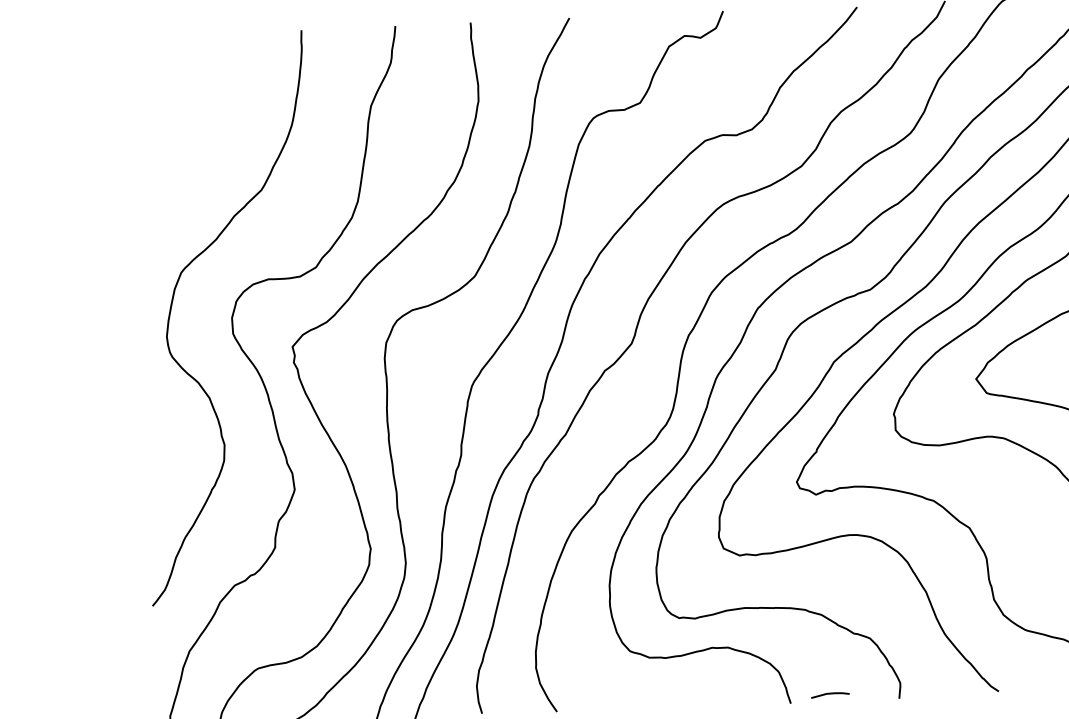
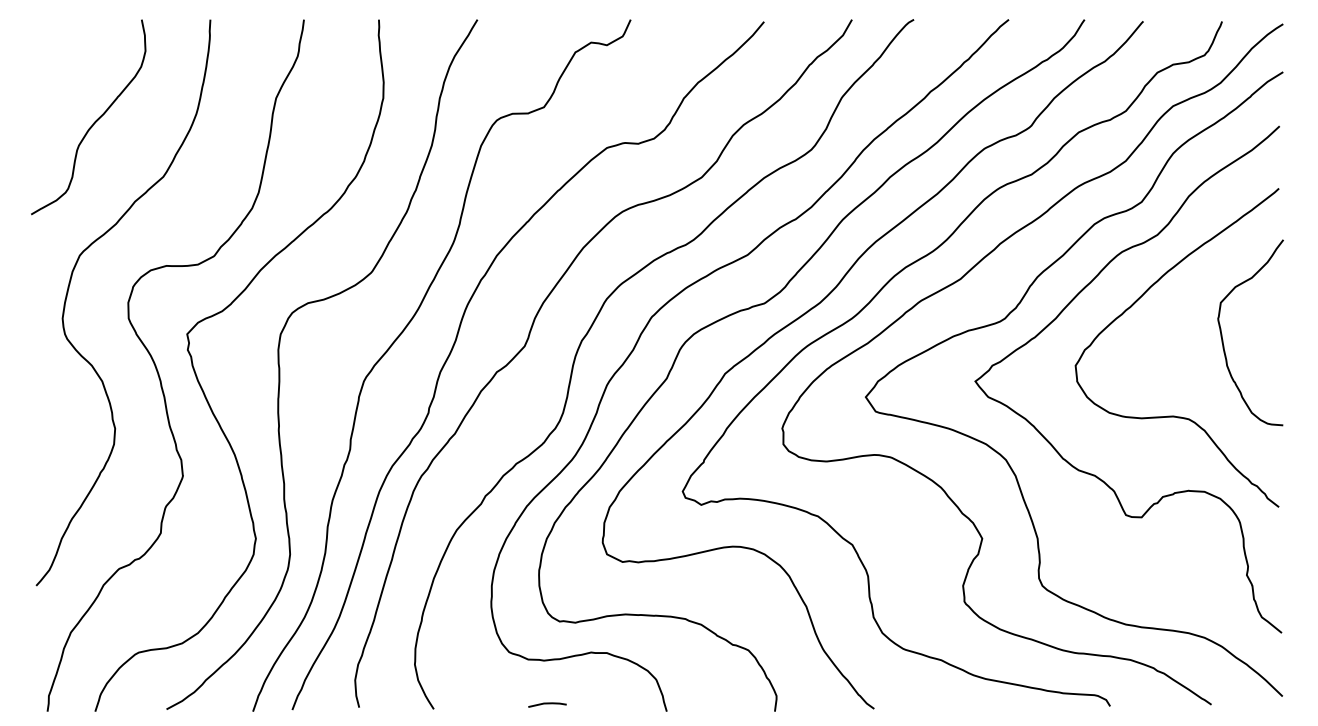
curve: (188, 138) -> (93, 122), added
line: (830, 694) -> (547, 704), moved

